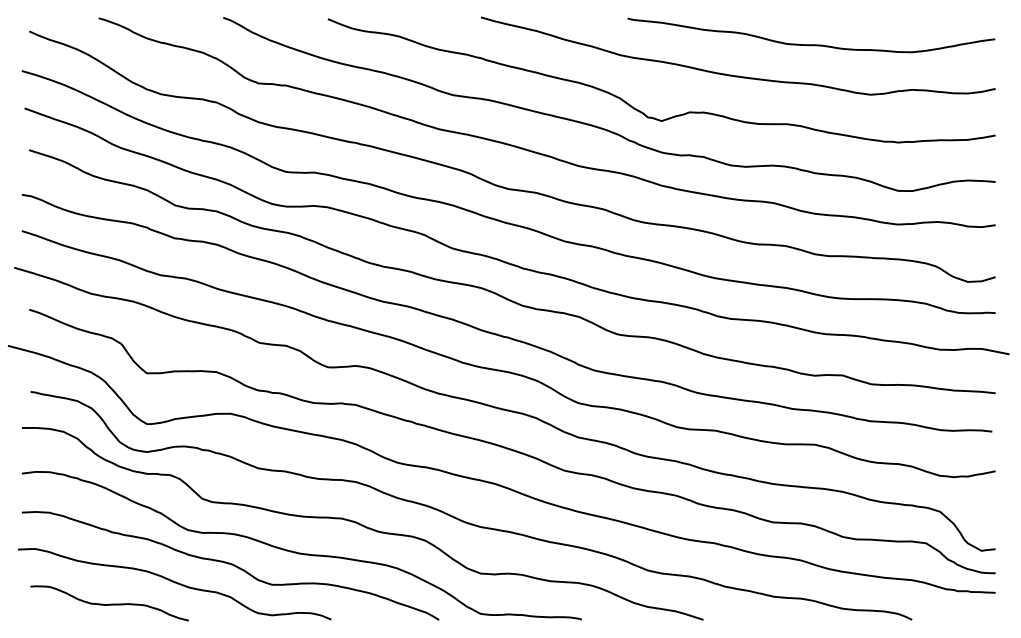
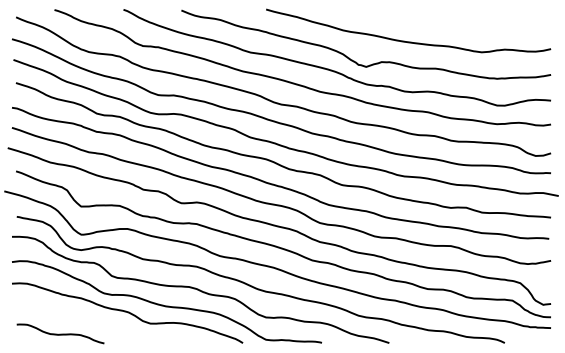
curve: (810, 44) -> (448, 24), removed
curve: (174, 584) -> (96, 323), removed

